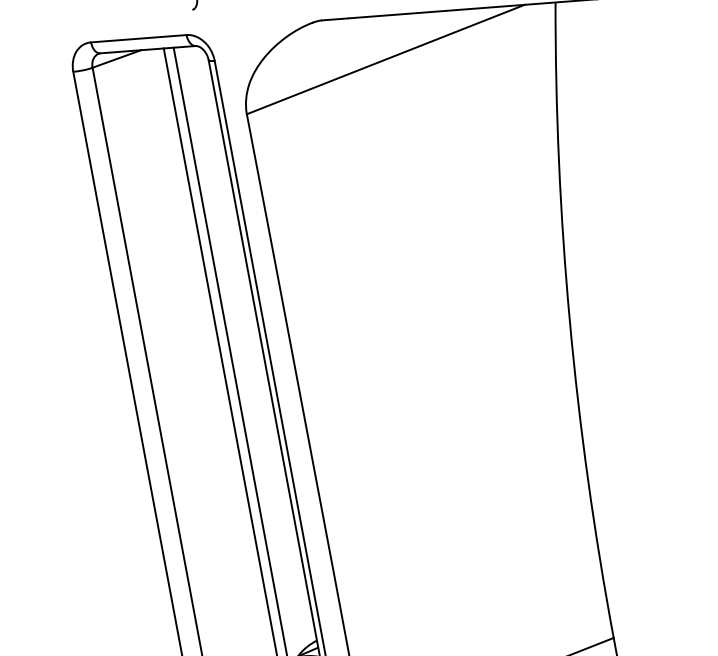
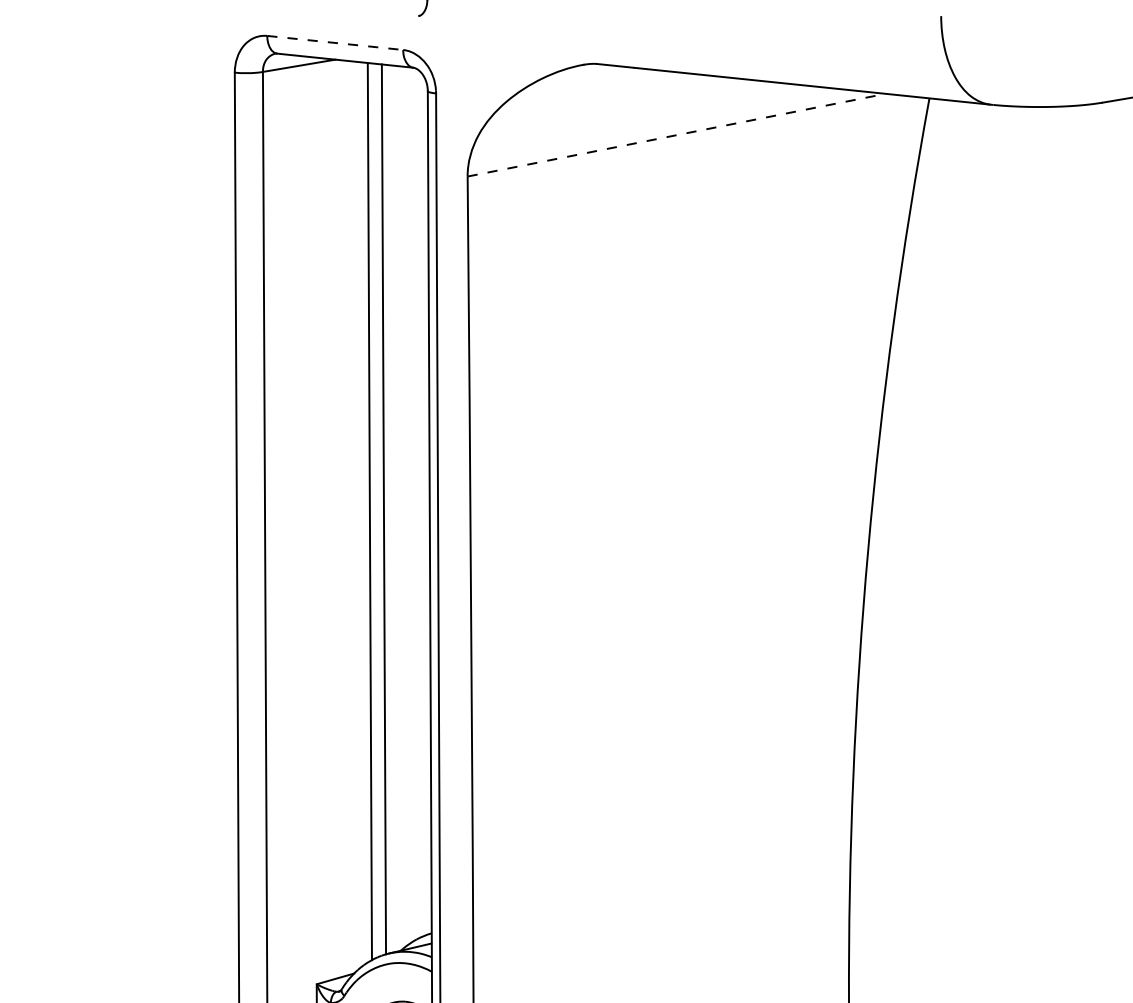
line: (139, 39) -> (335, 43), solid -> dashed
line: (386, 59) -> (677, 135), solid -> dashed

